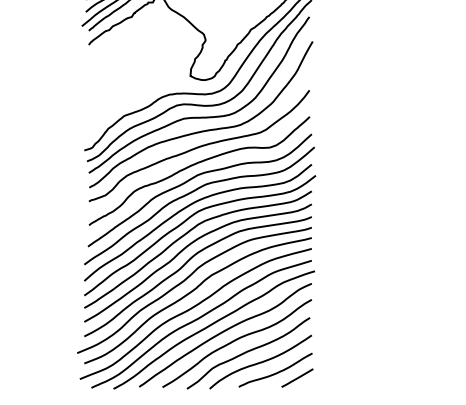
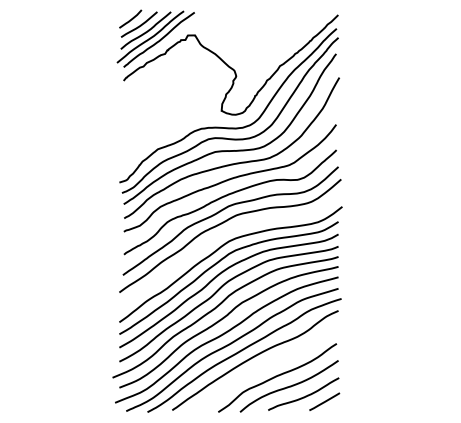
curve: (188, 207) -> (219, 237), removed
curve: (236, 341) -> (265, 366), removed

